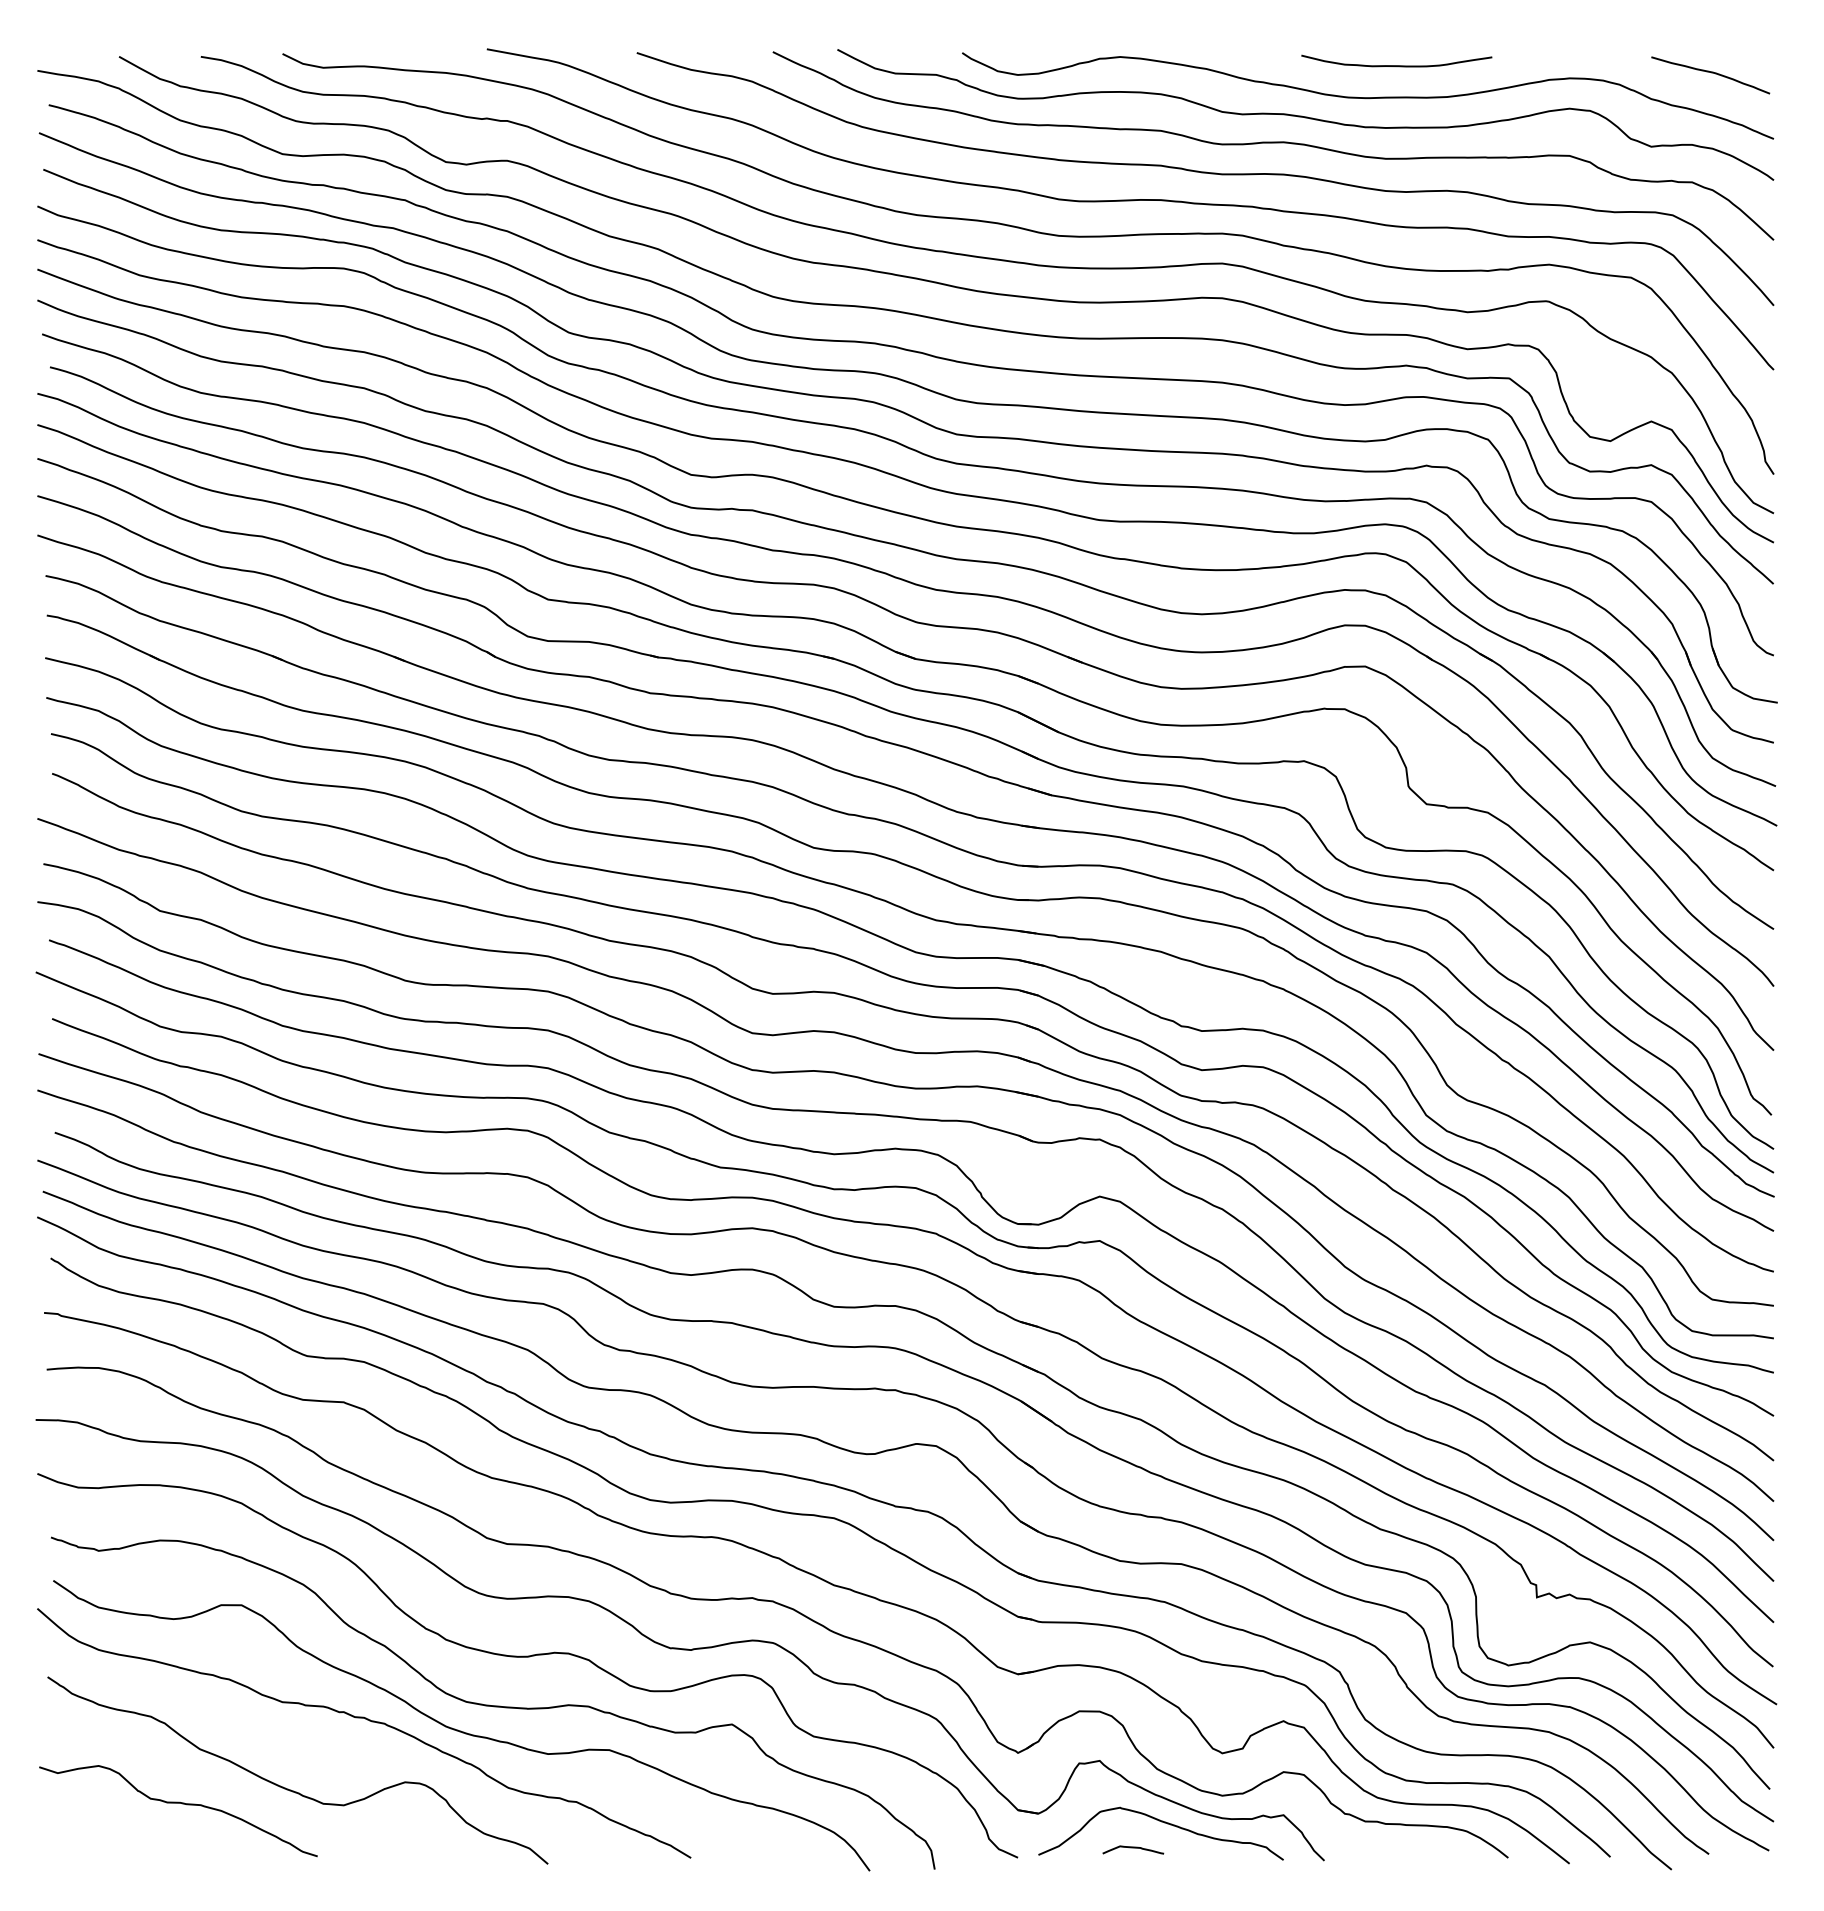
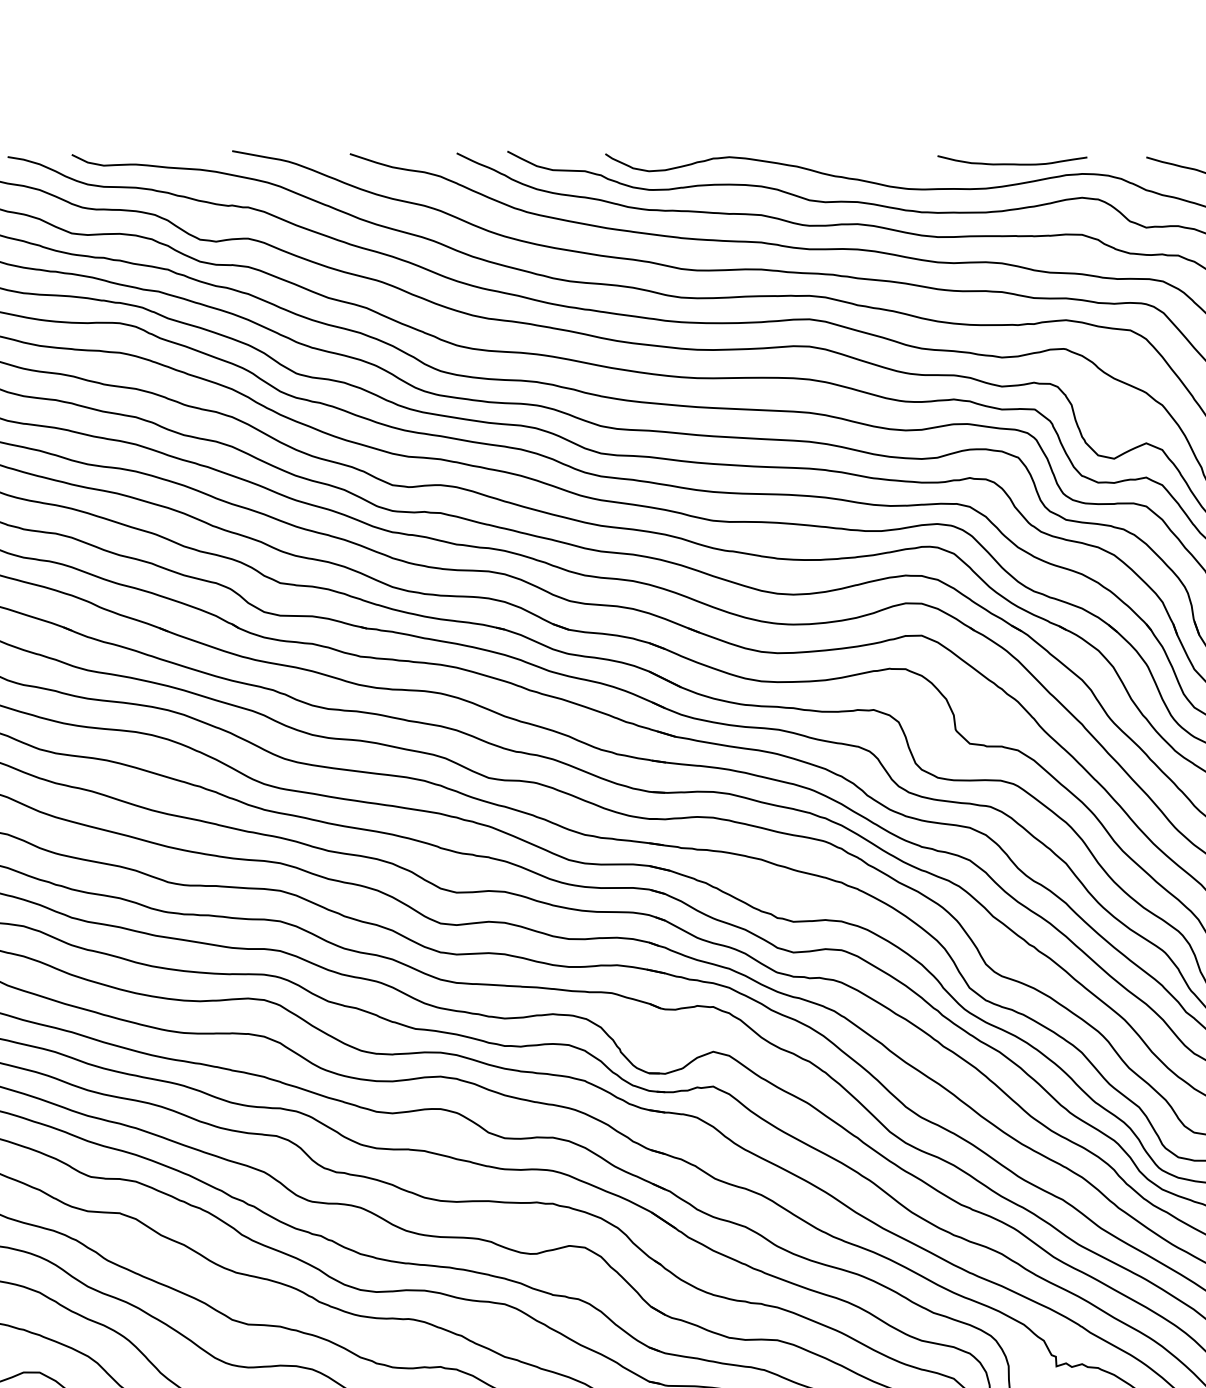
curve: (1396, 65) -> (1012, 163), moved

